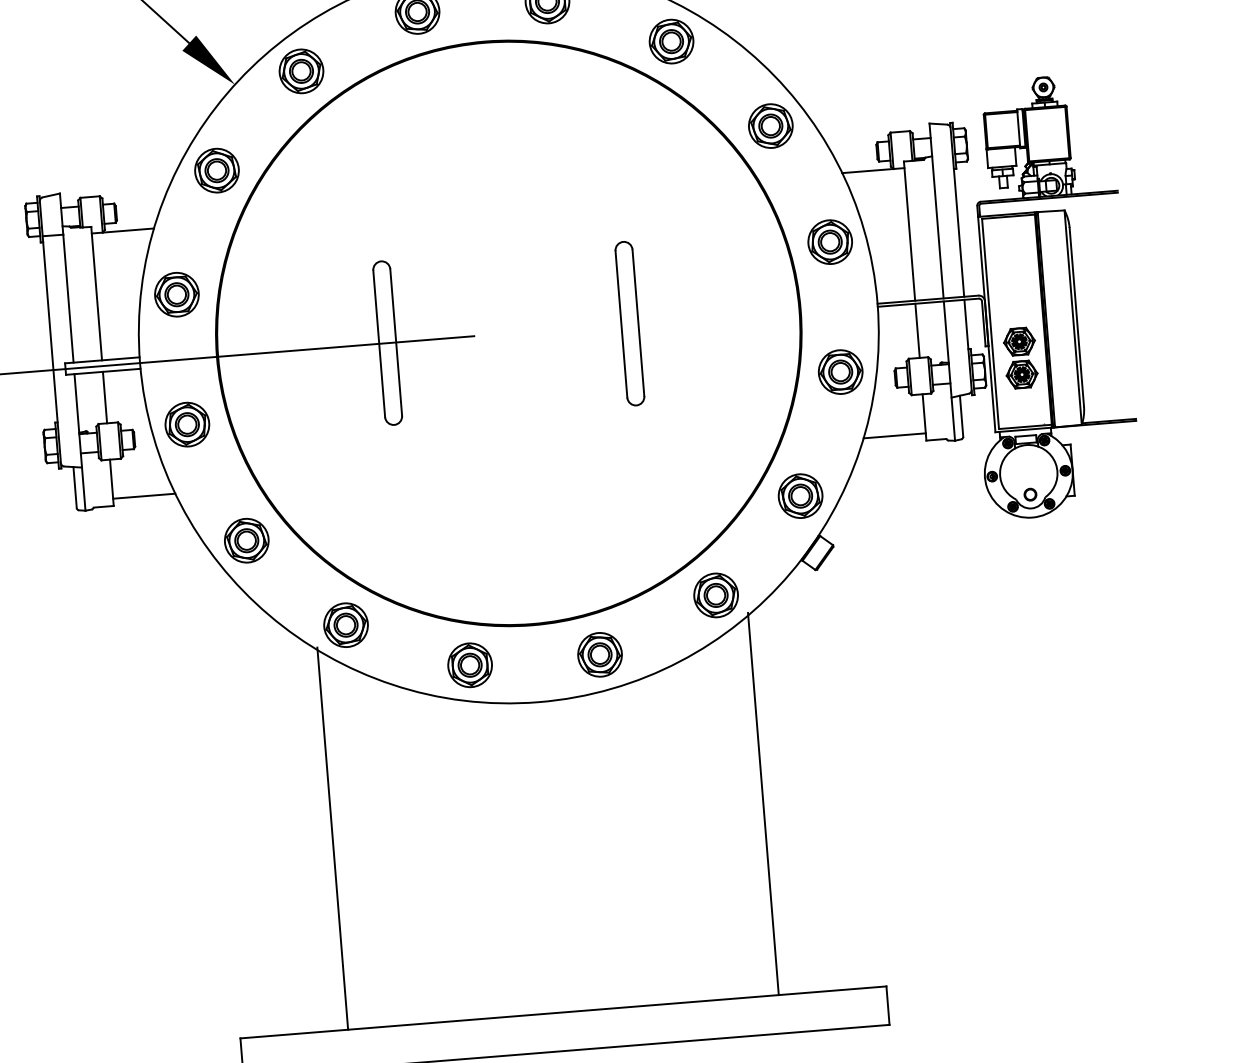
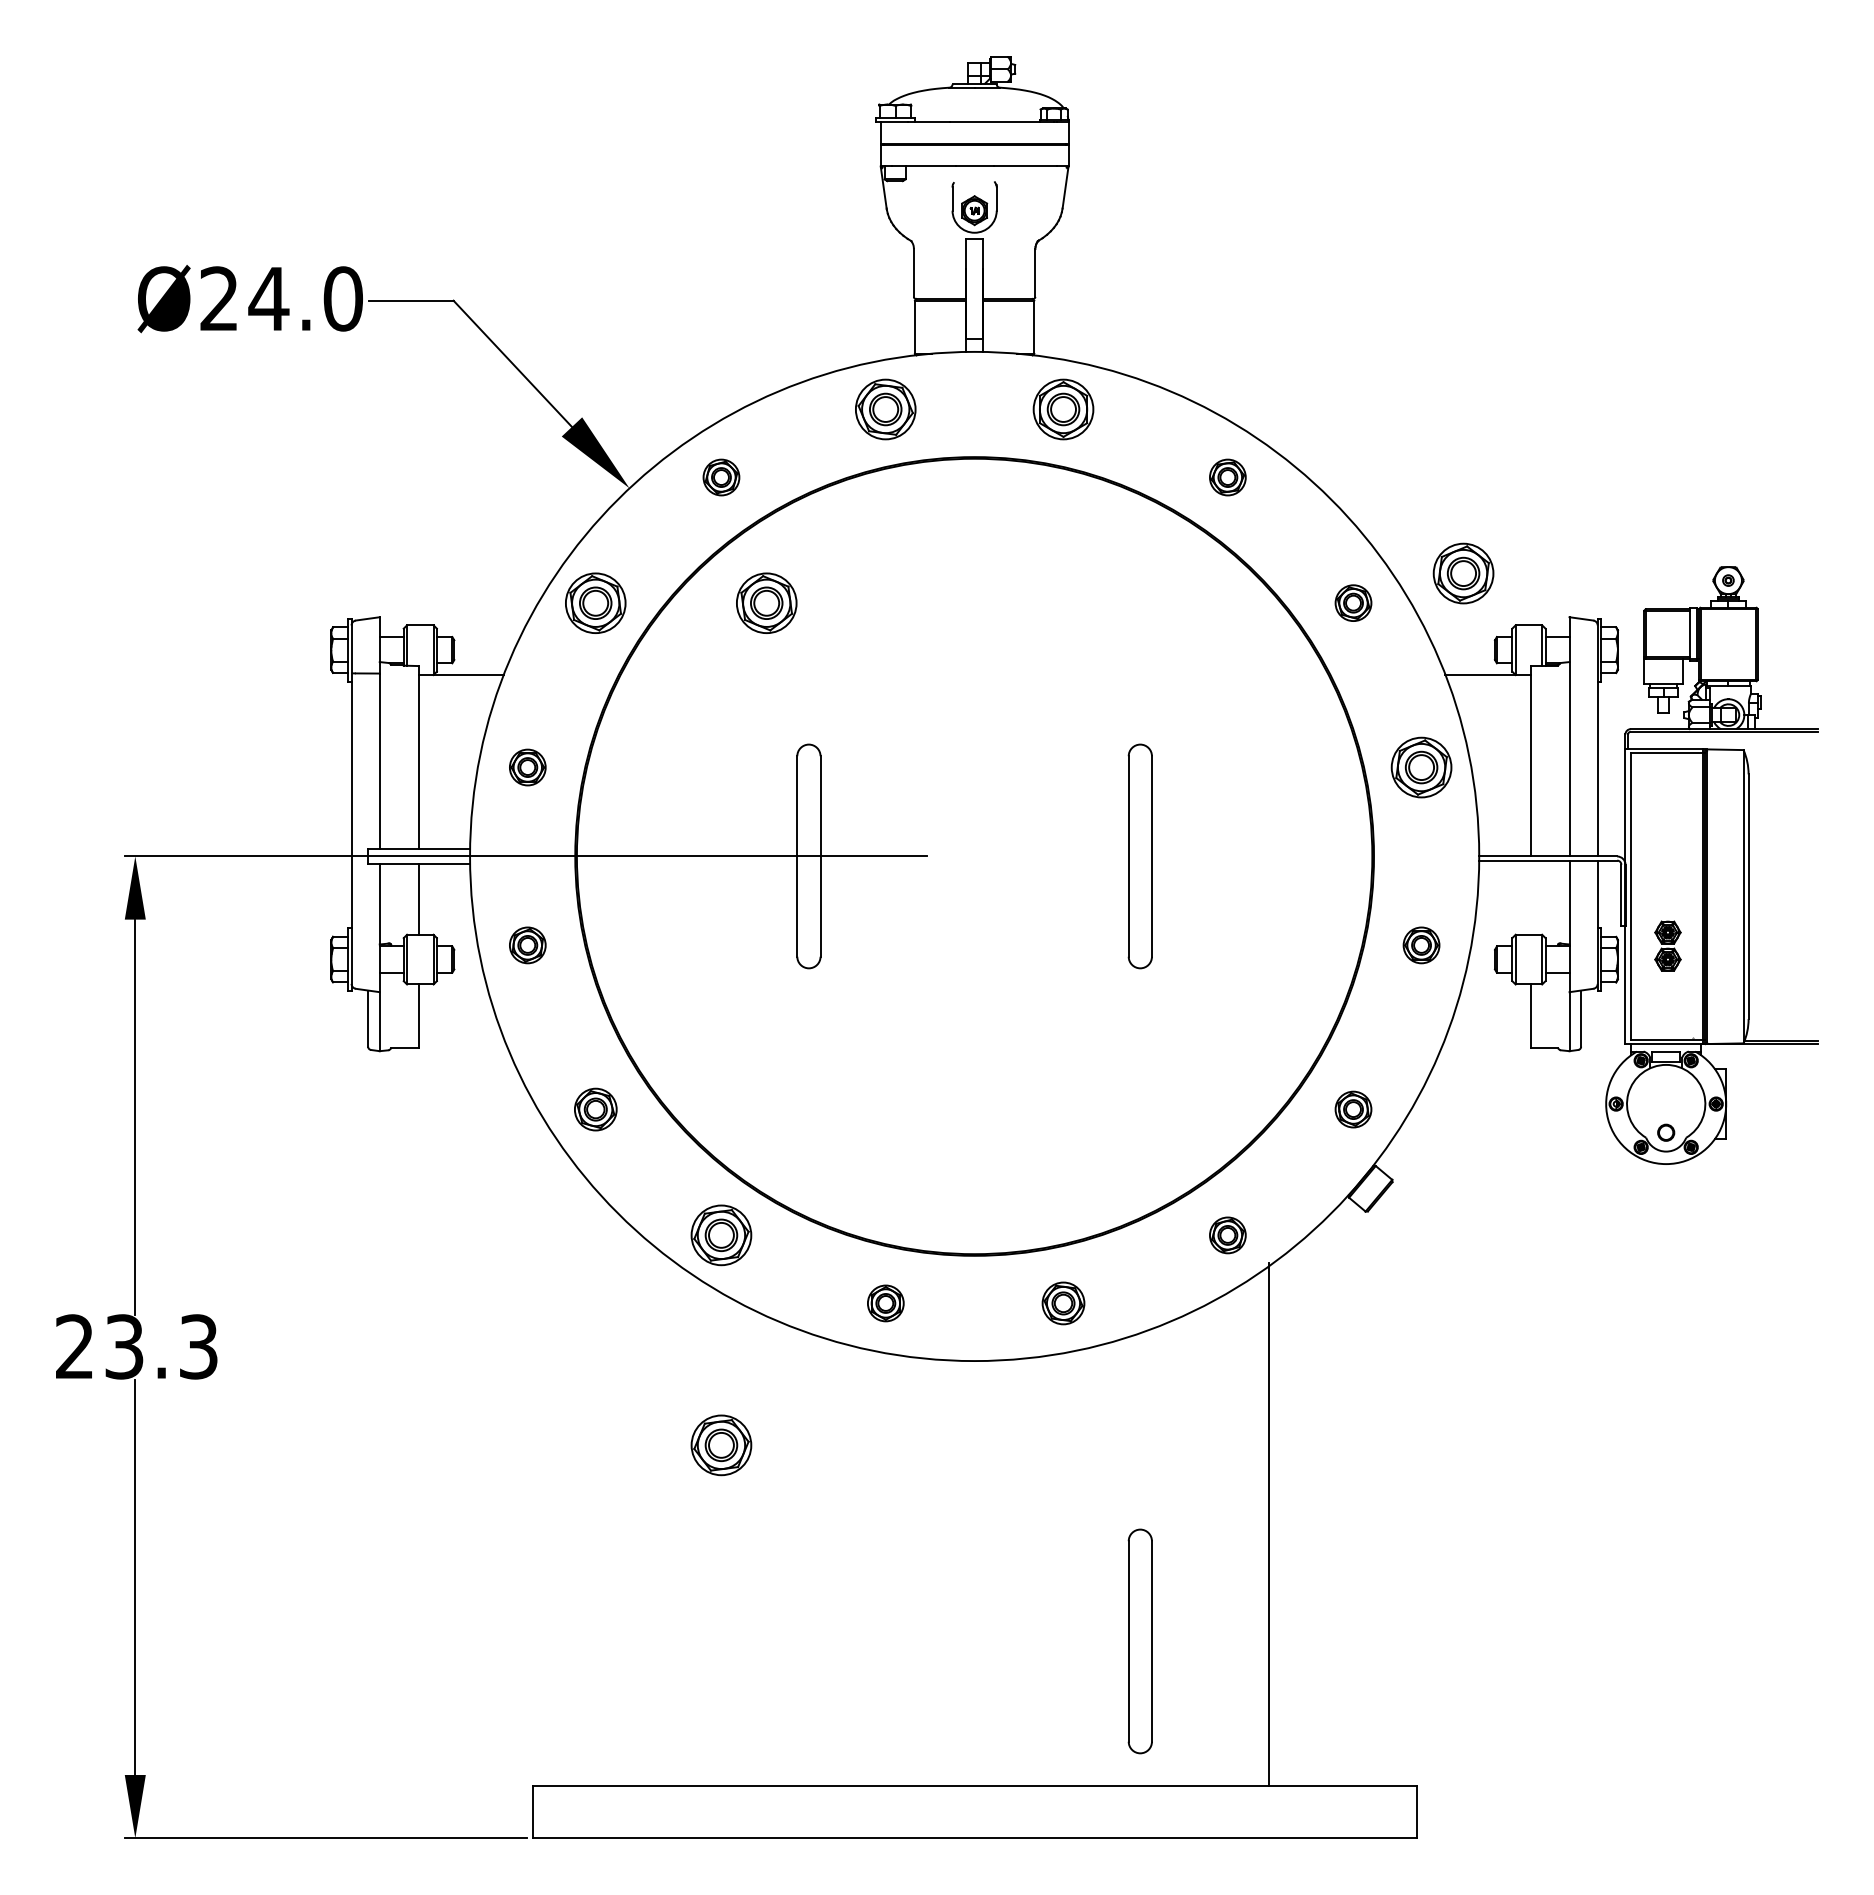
part: (671, 41) -> (1227, 477), size x0.6
part: (301, 71) -> (721, 477), size x0.6
part: (849, 97) -> (1463, 573), added
part: (770, 125) -> (1353, 602), size x0.6
part: (341, 160) -> (766, 602), added
part: (176, 294) -> (527, 767), size x0.6
line: (917, 330) -> (1530, 897), removed
part: (1020, 357) -> (1667, 945), size x0.6
part: (840, 372) -> (1421, 945), size x0.6
part: (187, 424) -> (527, 945), size x0.6
line: (894, 435) -> (1487, 1037), removed
line: (143, 495) -> (460, 1037), removed
part: (800, 496) -> (1353, 1109), size x0.6
part: (246, 540) -> (595, 1109), size x0.7
part: (715, 595) -> (1227, 1235), size x0.6
part: (600, 654) -> (1063, 1303), size x0.7
part: (469, 665) -> (885, 1303), size x0.6
part: (358, 778) -> (721, 1445), added
line: (333, 838) -> (680, 1523), removed
part: (675, 897) -> (1139, 1641), added

